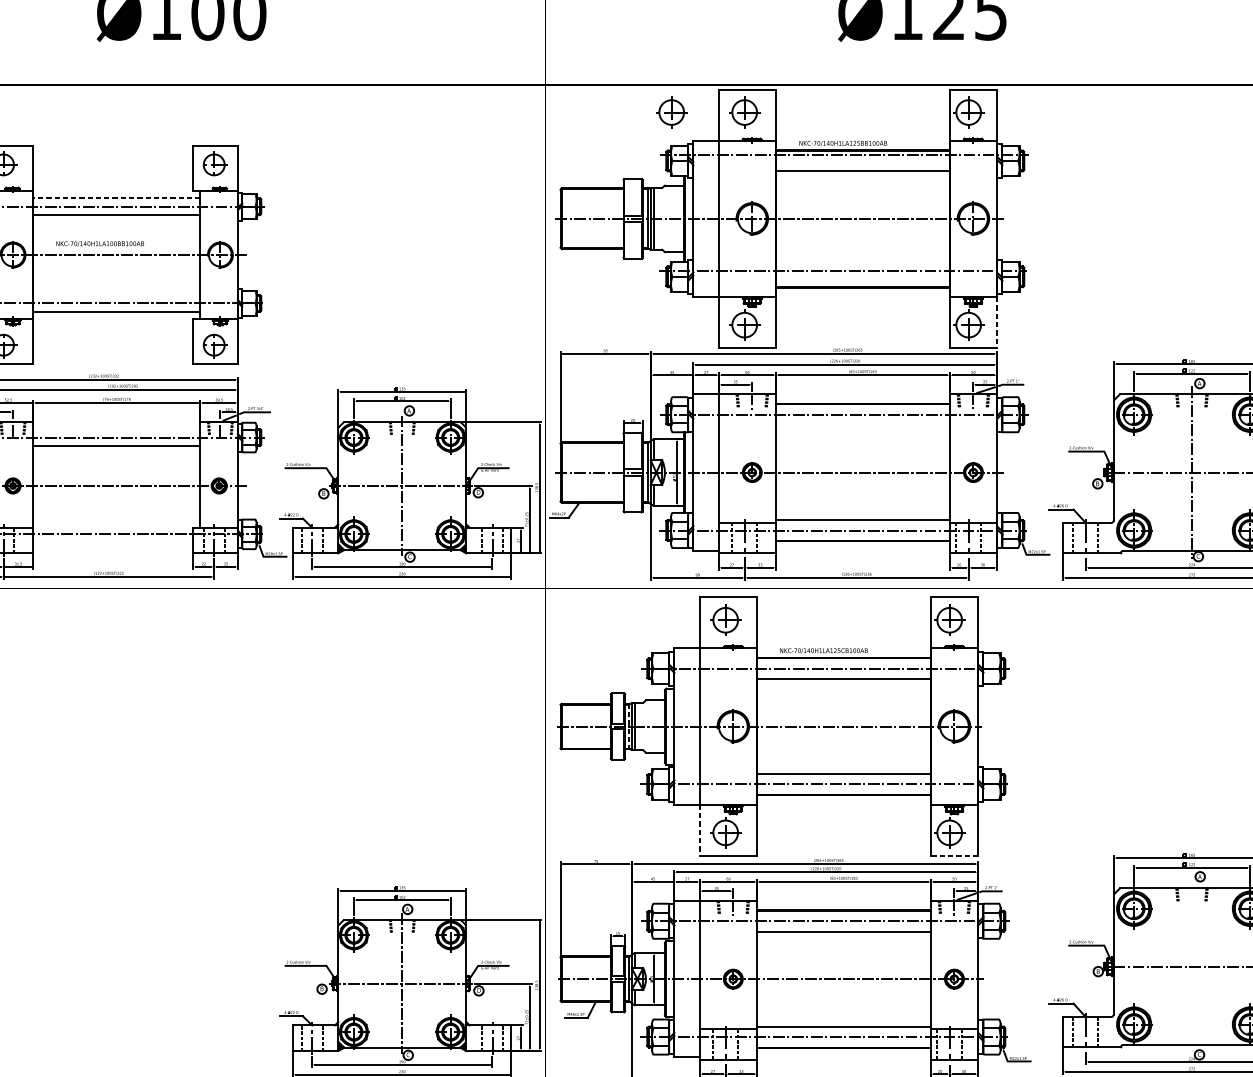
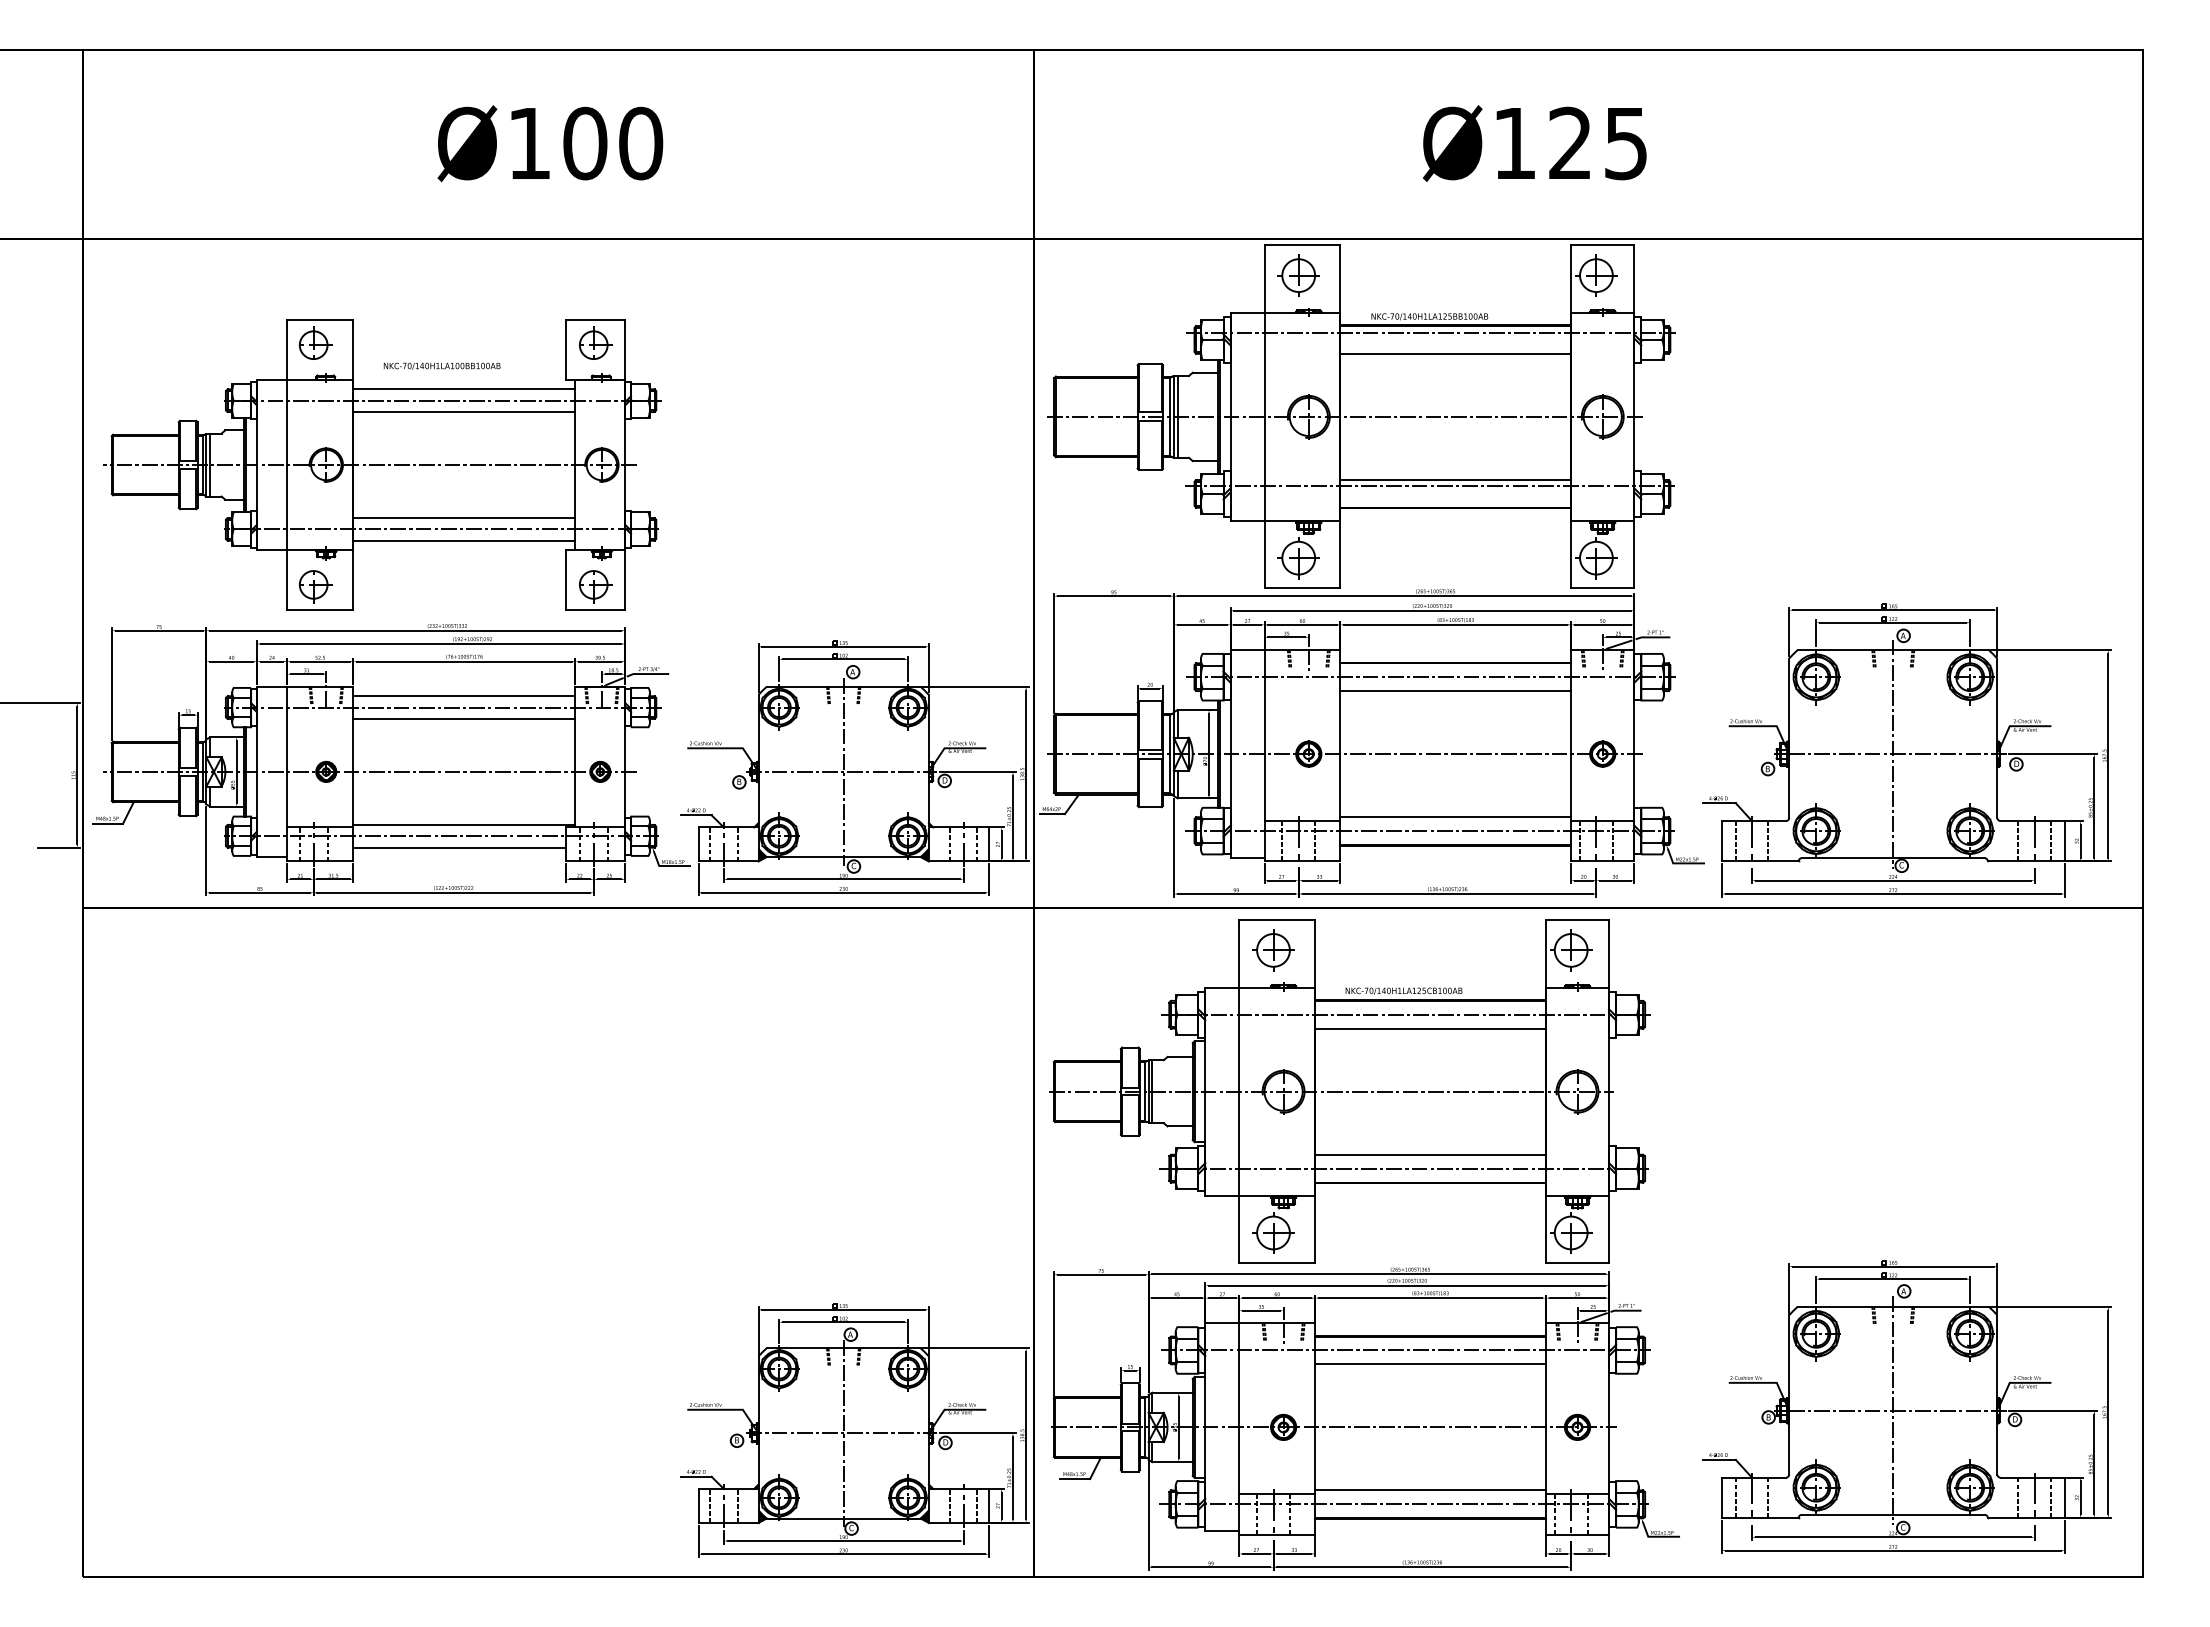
part: (671, 112) -> (1201, 275), removed
line: (116, 198) -> (463, 389), dashed -> solid
text: (99, 243) -> (441, 365), moved
line: (862, 265) -> (1455, 479), added
line: (117, 295) -> (464, 518), added
line: (997, 322) -> (1634, 554), dashed -> solid
line: (862, 425) -> (1455, 691), added
line: (117, 429) -> (464, 696), added
line: (117, 525) -> (464, 824), added
line: (113, 542) -> (459, 847), added
line: (628, 727) -> (1144, 1092), dashed -> solid
line: (700, 830) -> (1239, 1229), dashed -> solid
line: (954, 855) -> (1577, 1263), dashed -> solid
line: (1192, 966) -> (1893, 1410), added

